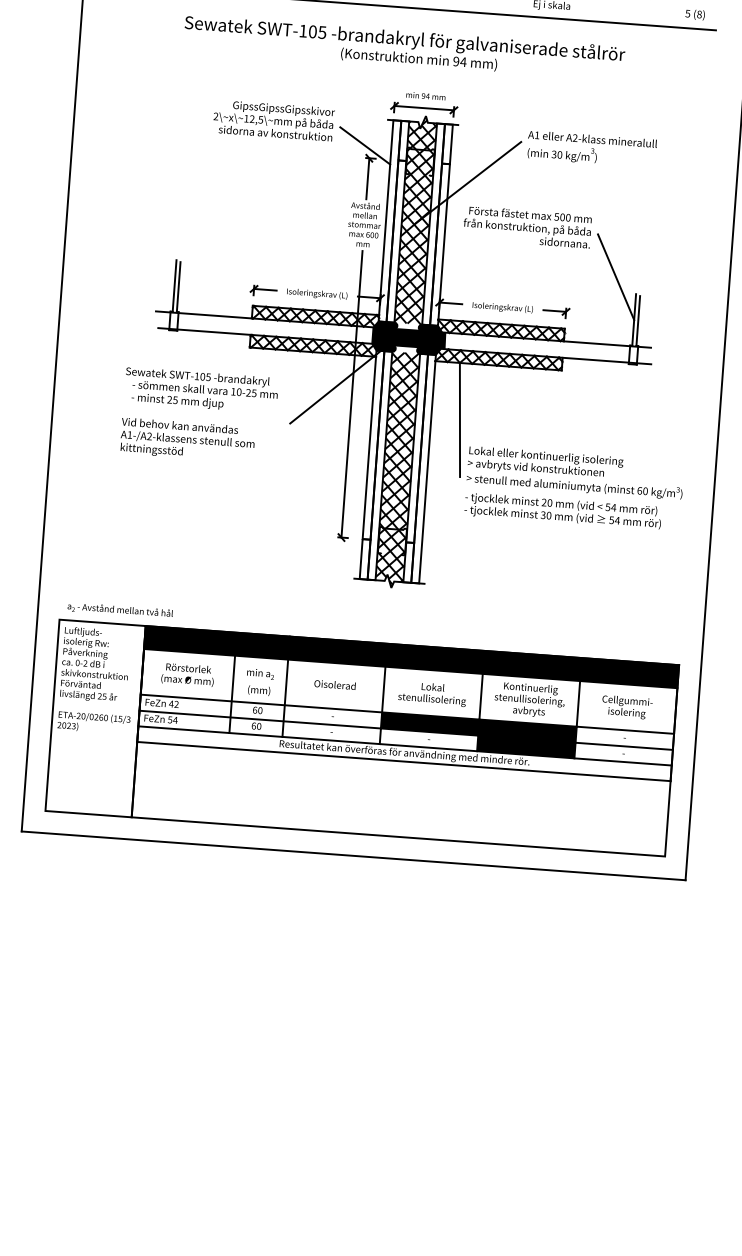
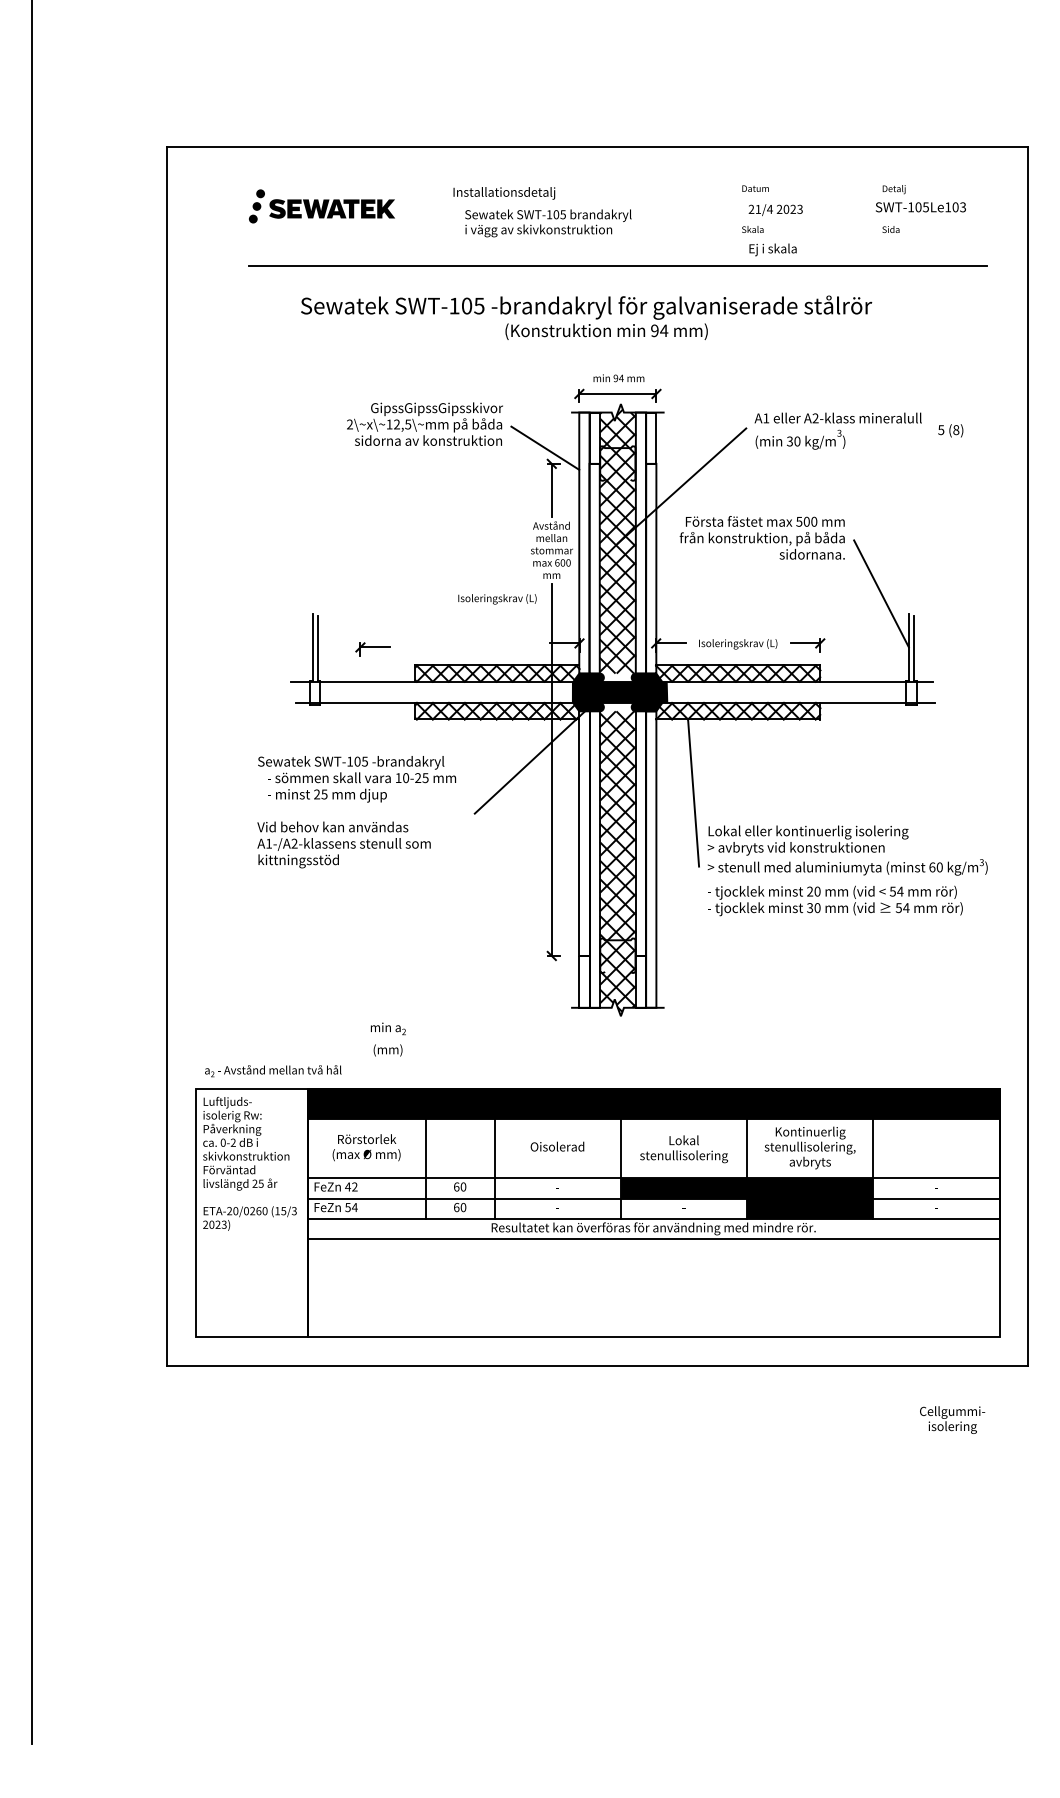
text: (695, 14) -> (950, 430), moved
part: (263, 291) -> (372, 649), moved
text: (317, 294) -> (497, 599), moved
text: (260, 682) -> (388, 1039), moved
text: (627, 706) -> (952, 1419), moved

